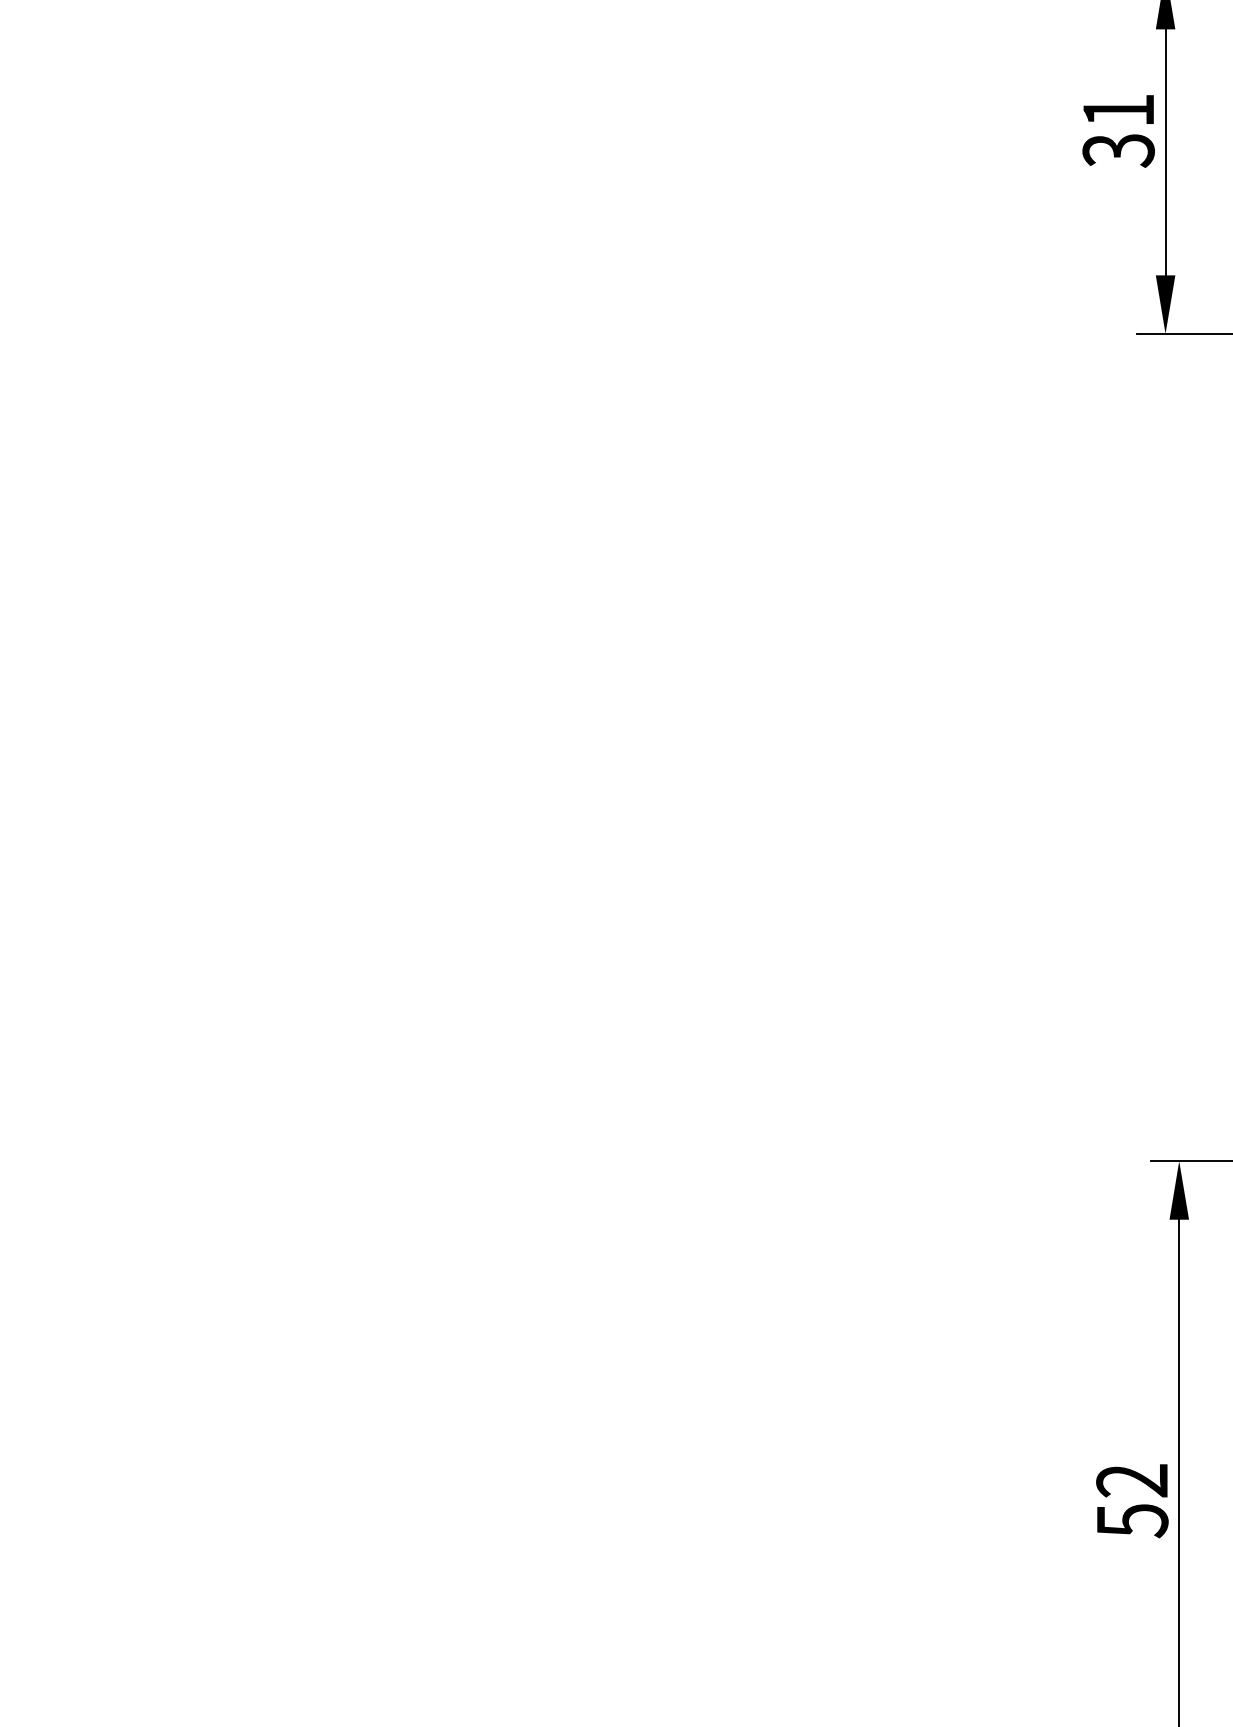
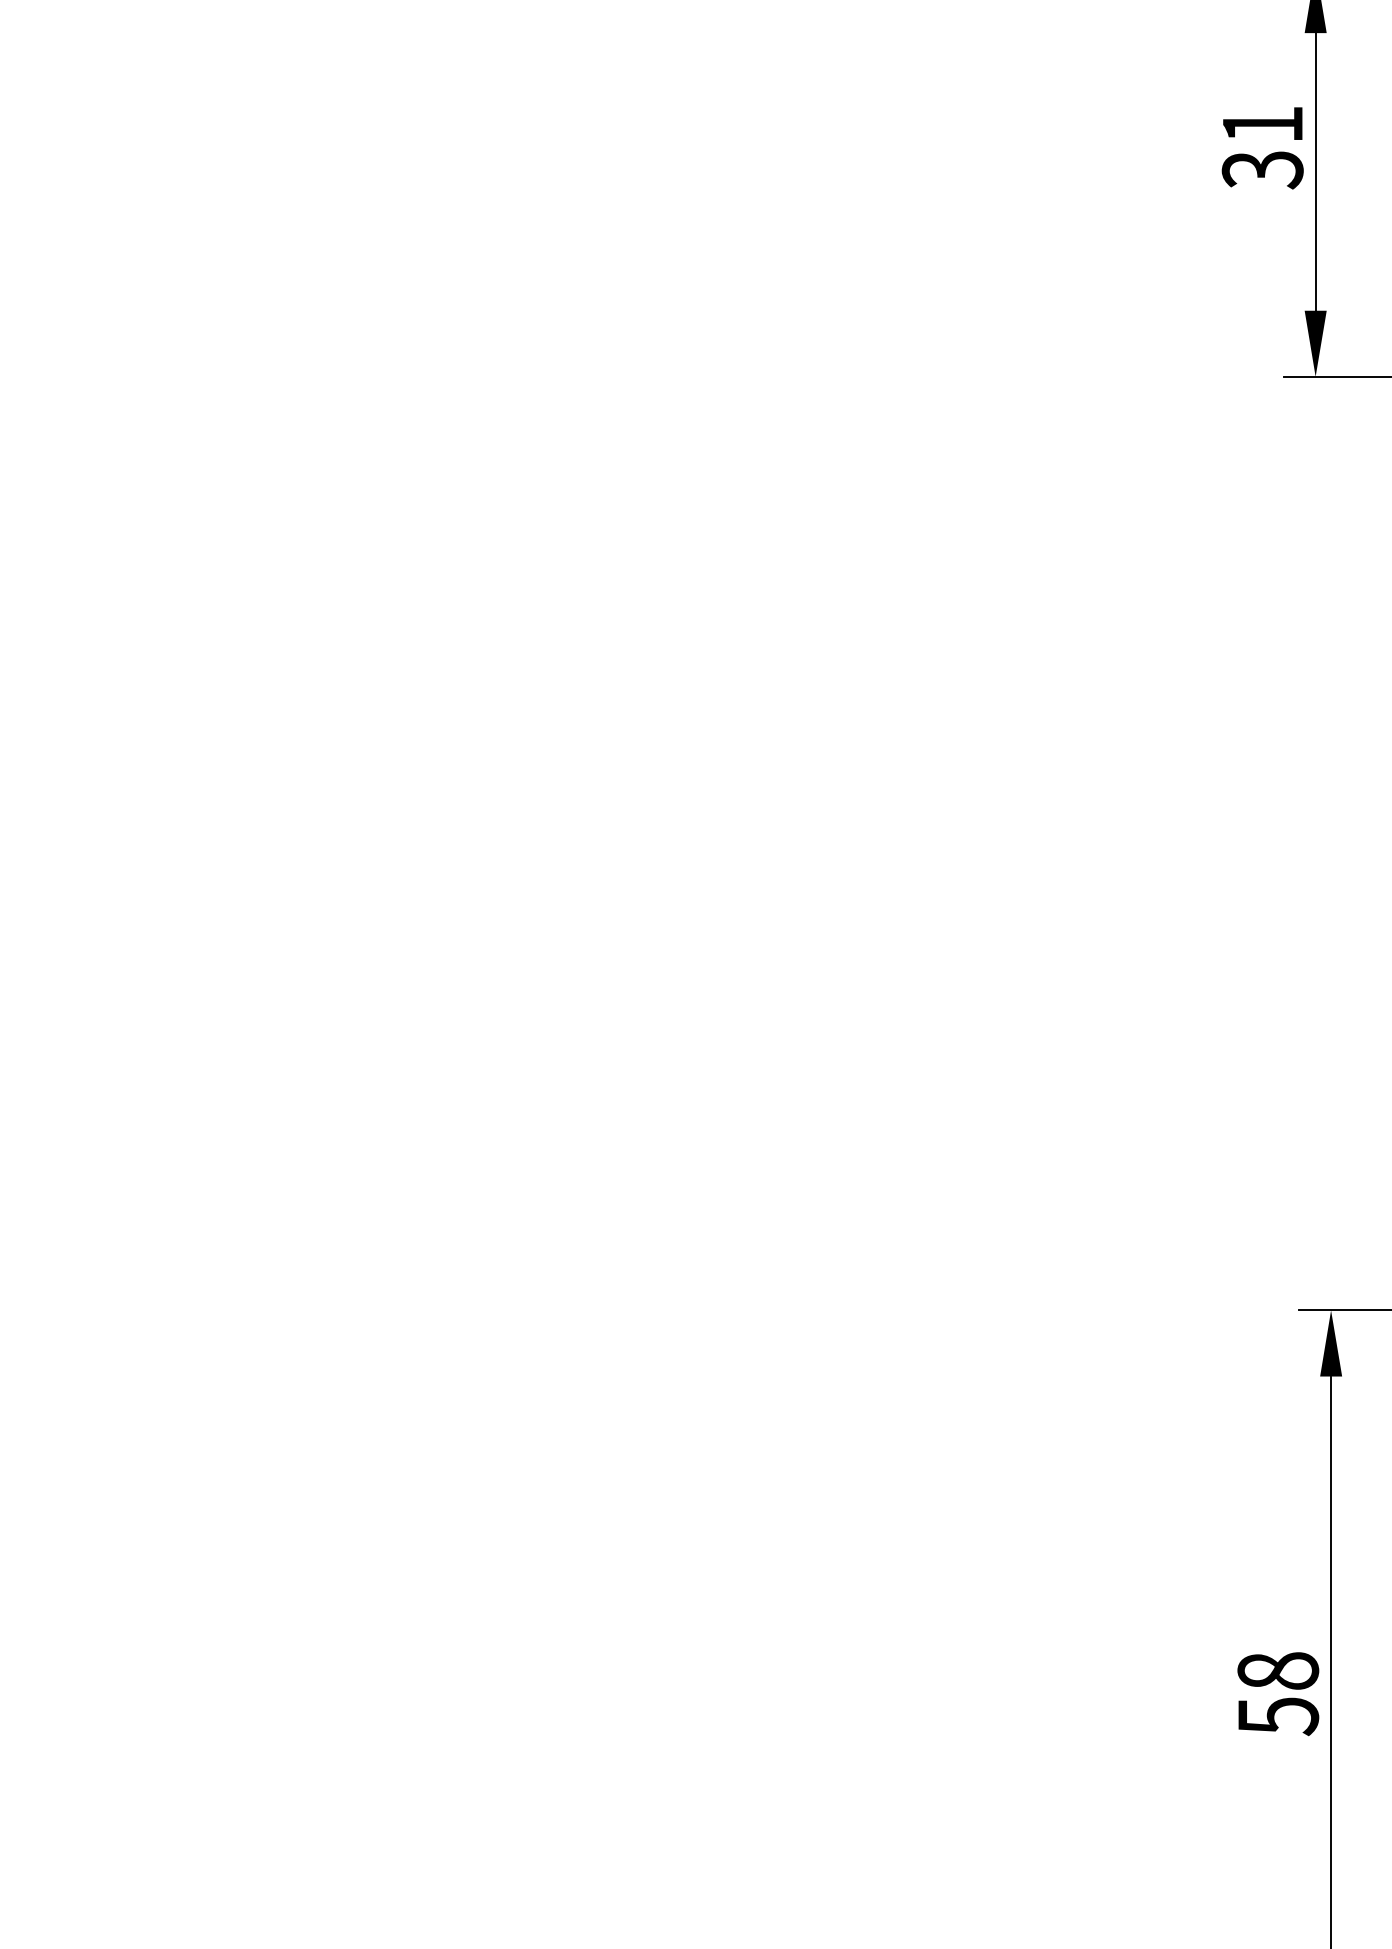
text: (1132, 1480) -> (1278, 1670), 52 -> 58

